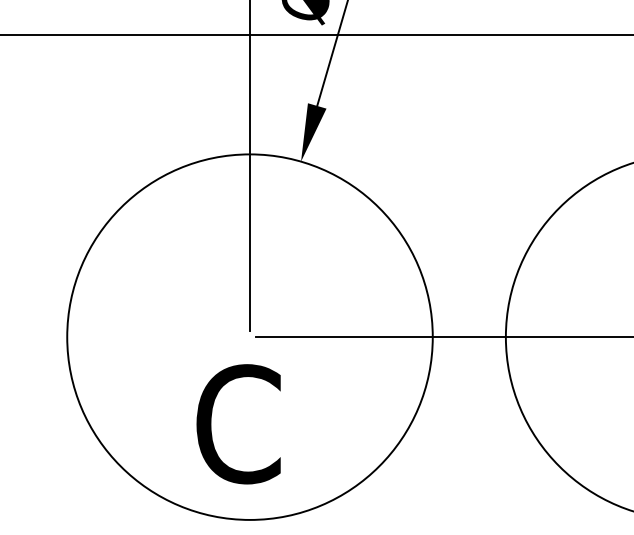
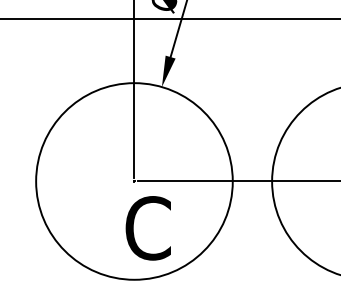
text: (237, 424) -> (147, 228), moved

